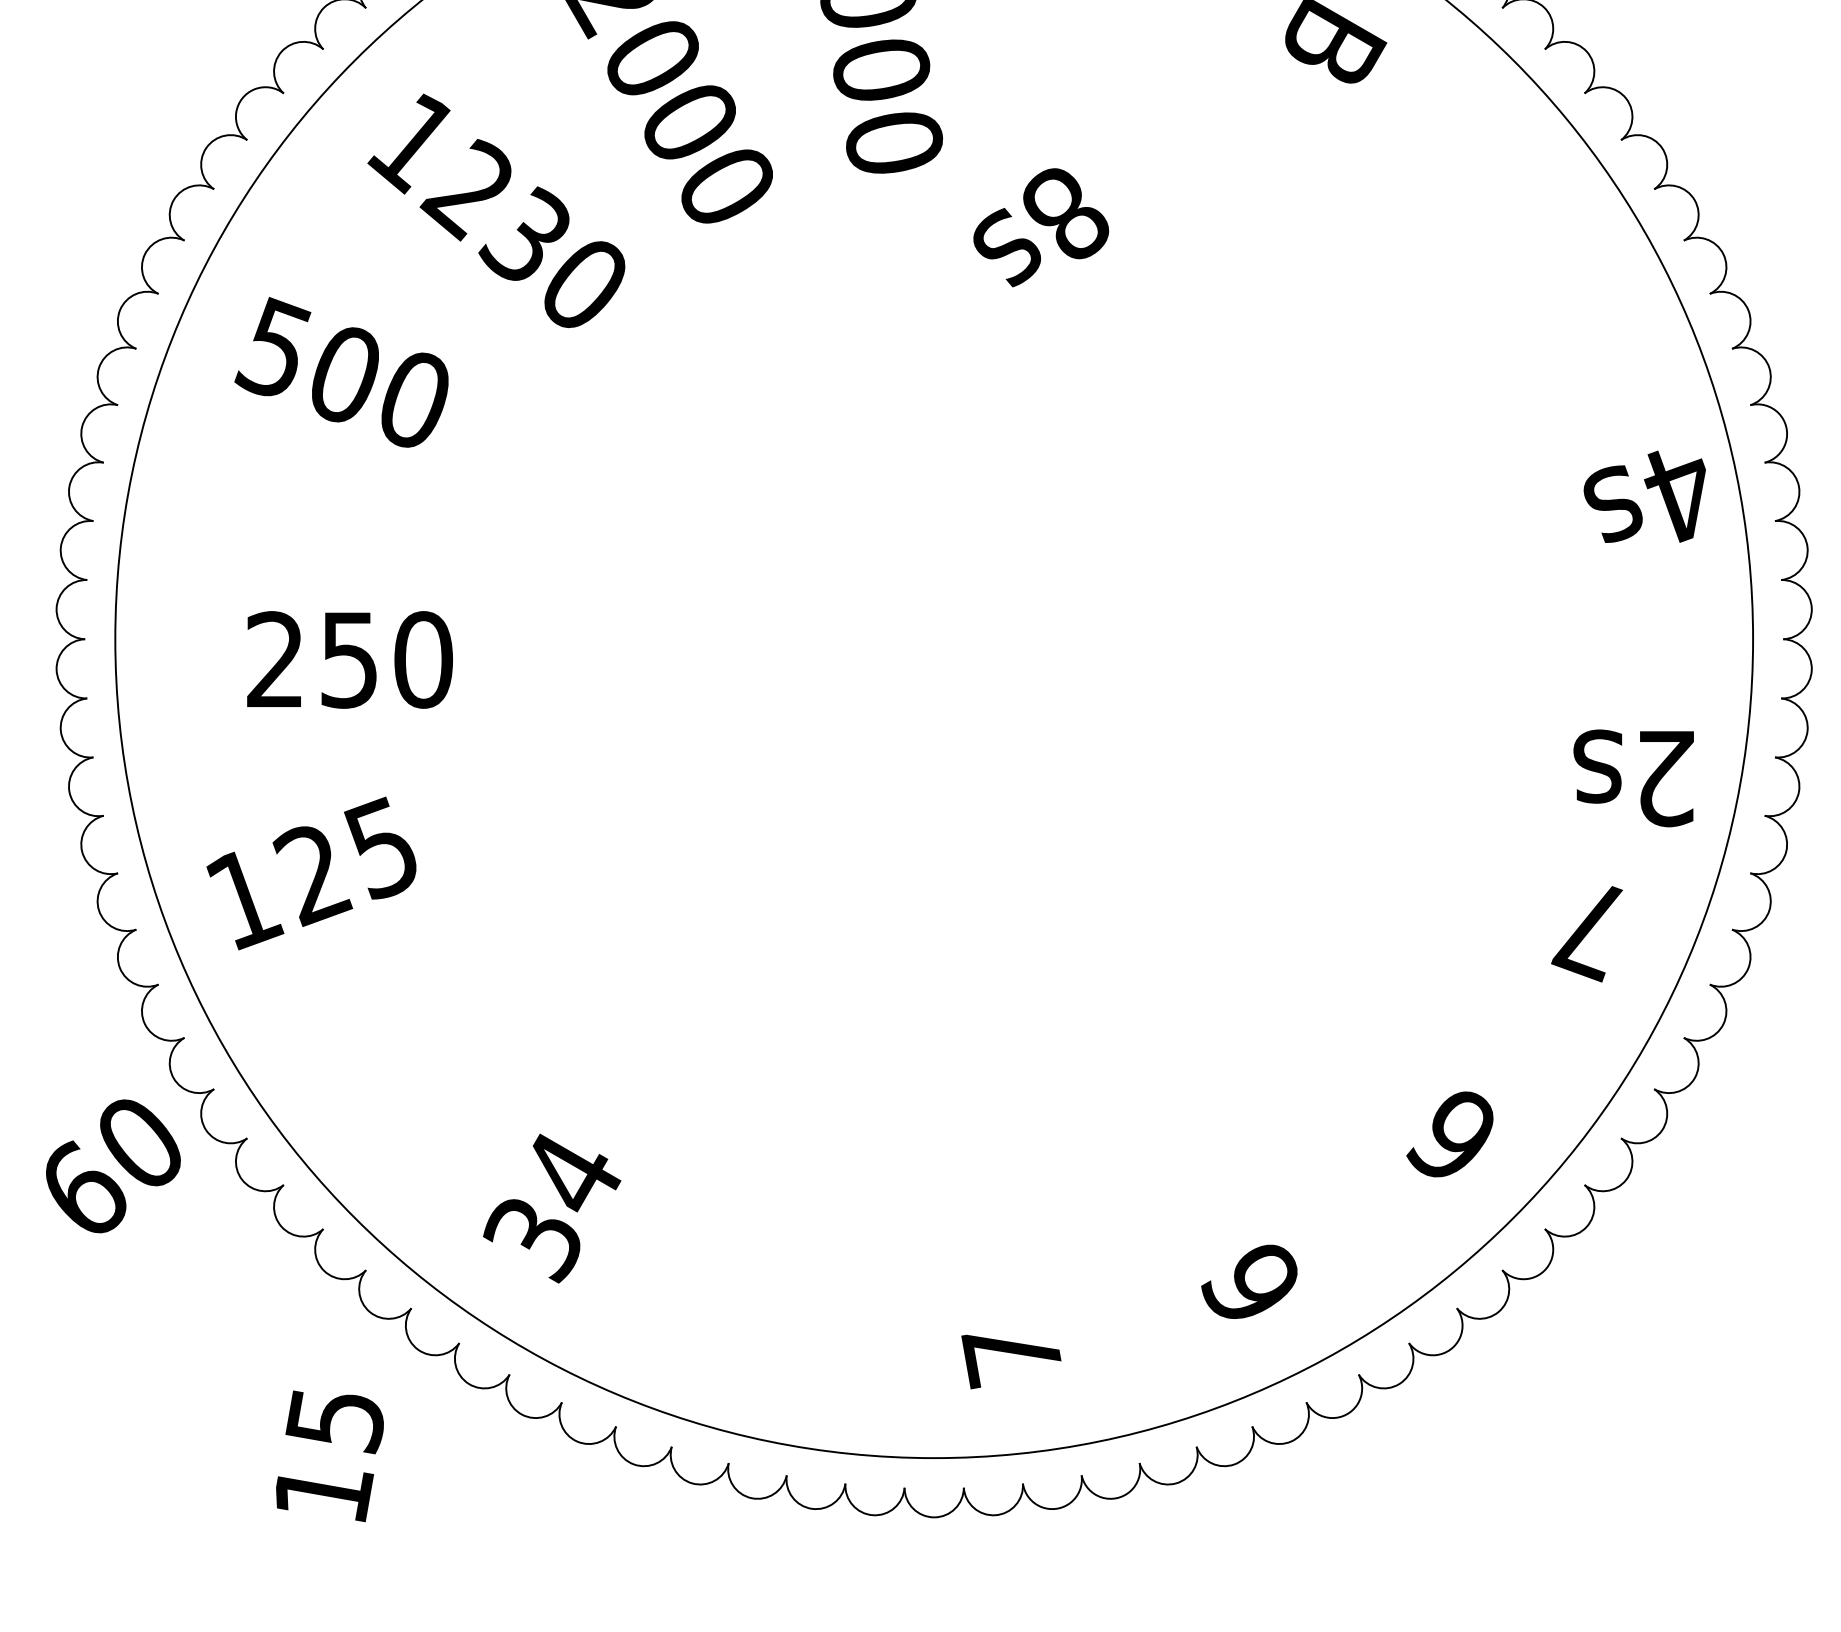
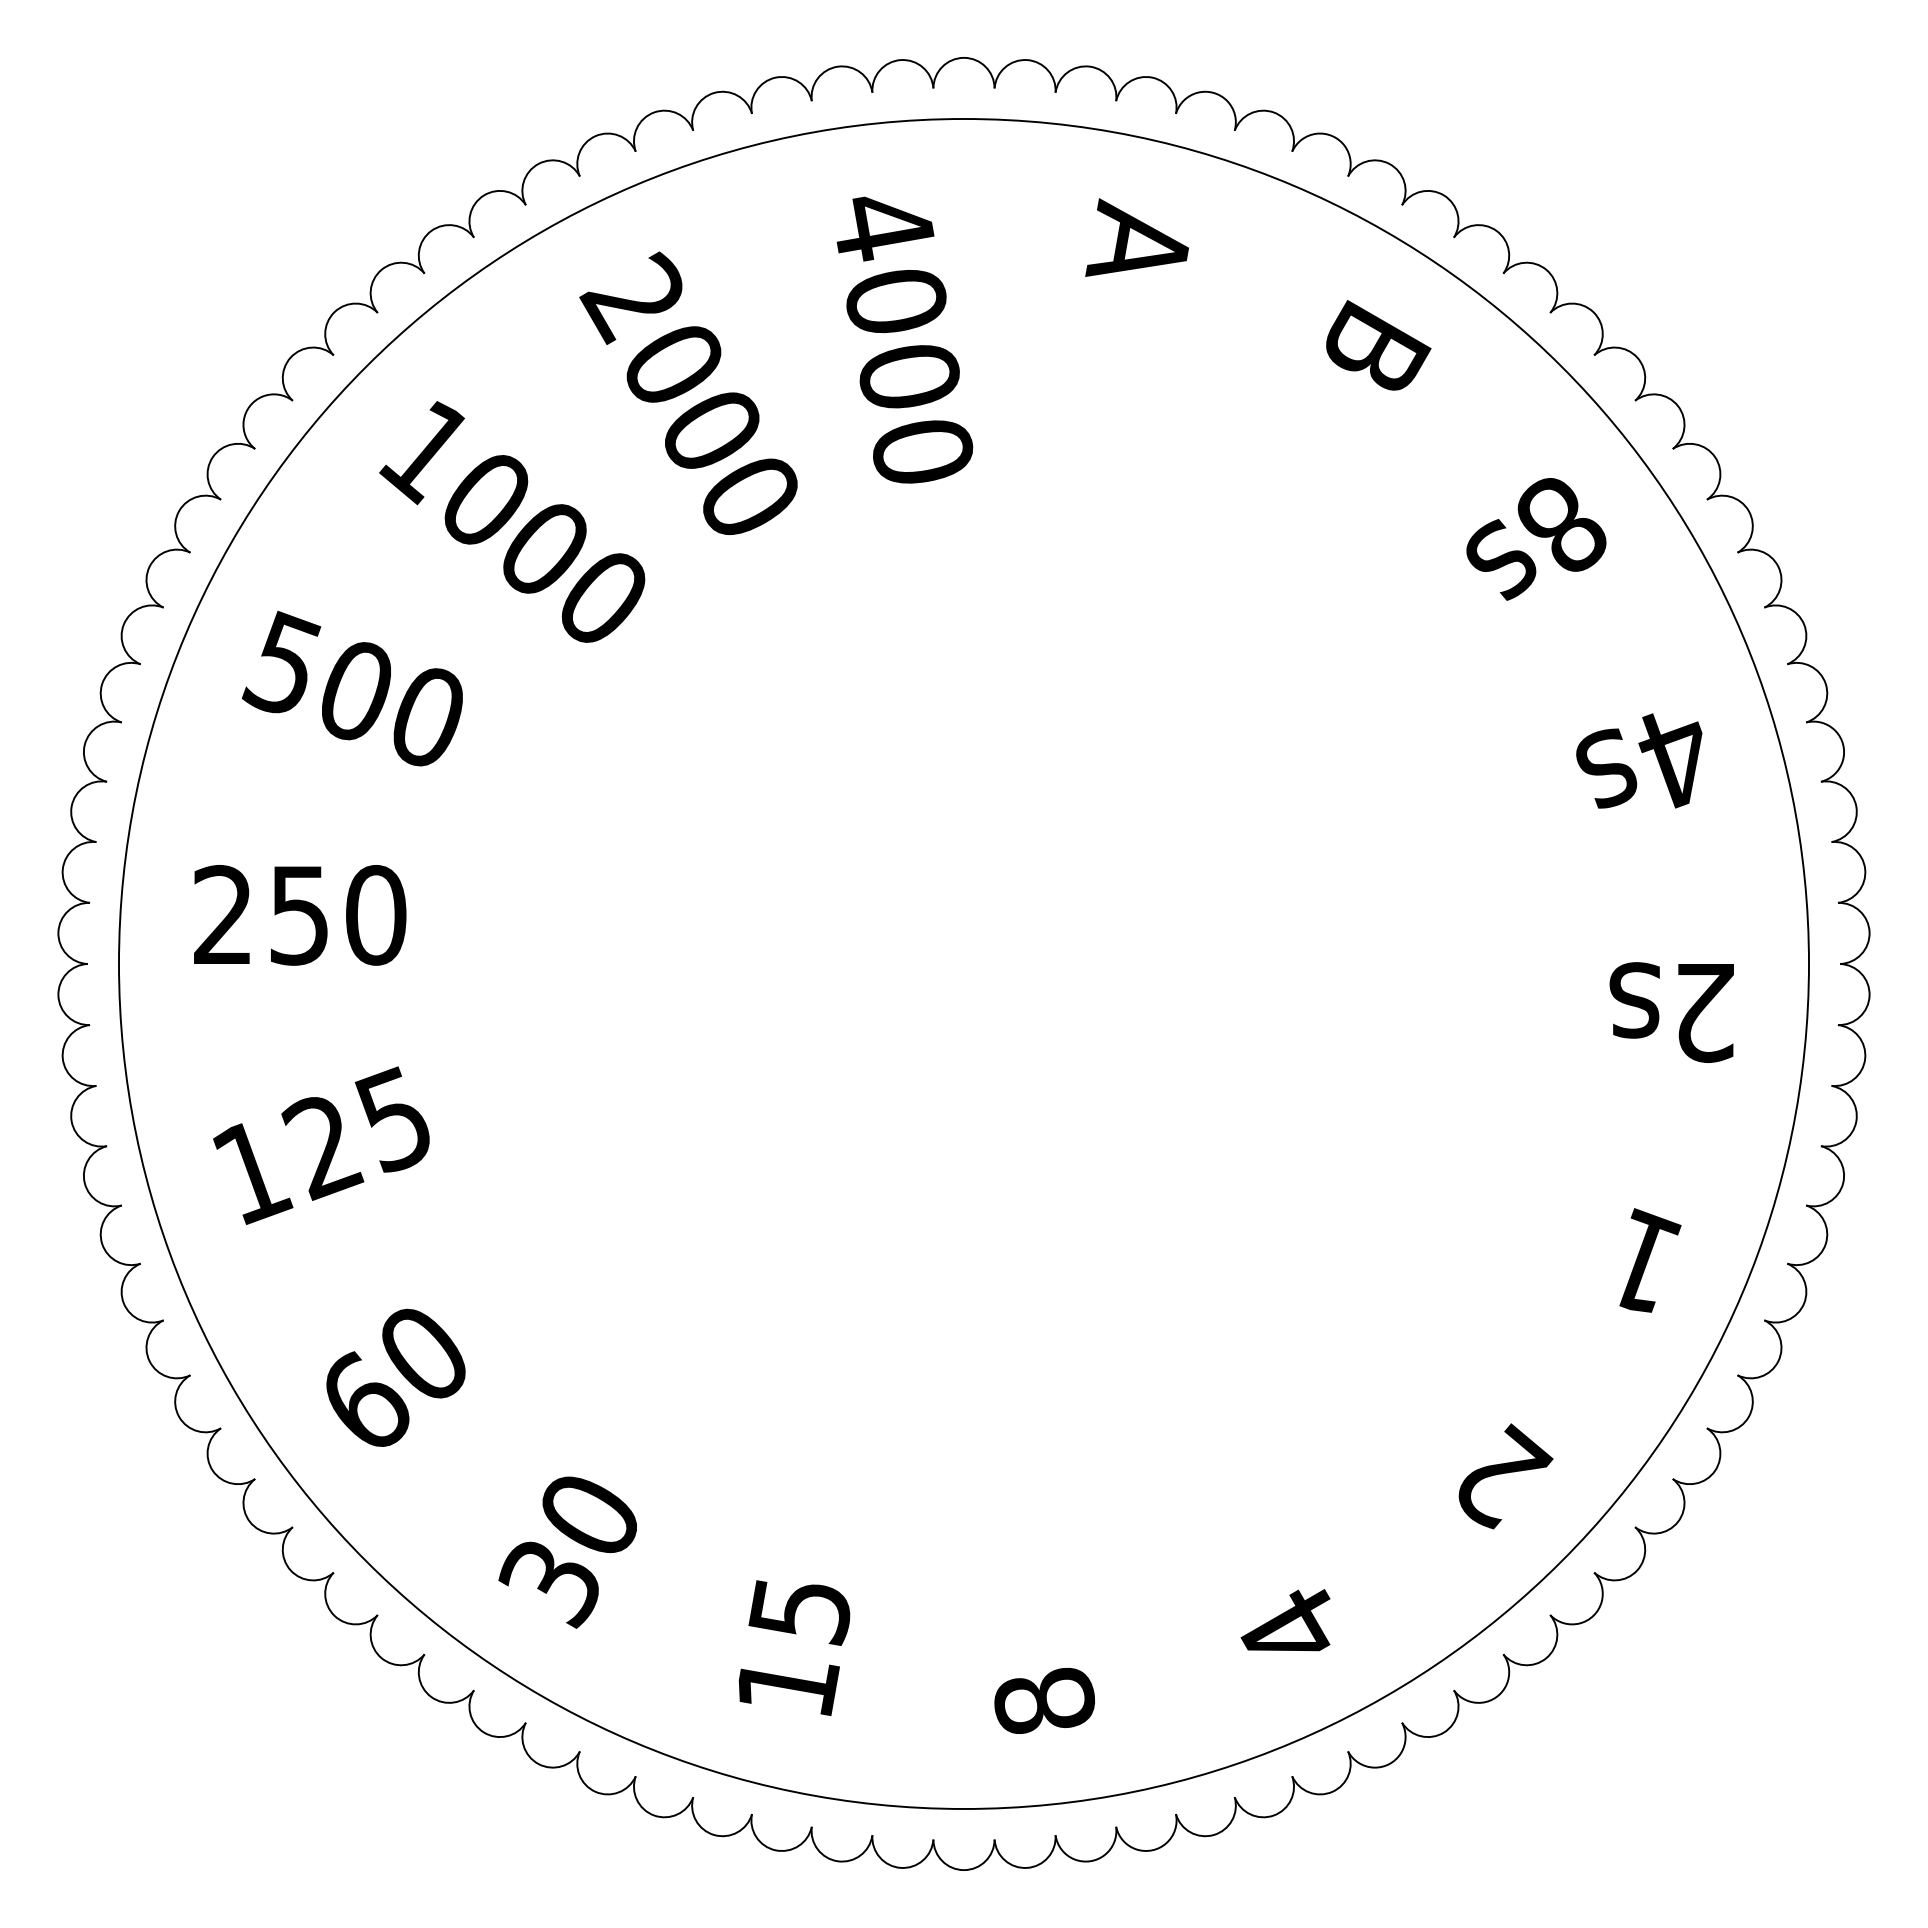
text: (494, 209) -> (510, 520), 1230 -> 1000
text: (1041, 227) -> (1536, 539), moved
text: (1645, 496) -> (1639, 760), moved
text: (350, 660) -> (300, 915), moved
text: (1633, 778) -> (1671, 1012), moved
text: (311, 873) -> (321, 1145), moved
text: (1589, 929) -> (1640, 1263), 7 -> 1
text: (1456, 1135) -> (1502, 1476), 6 -> 2
text: (112, 1165) -> (395, 1377), moved
text: (573, 1172) -> (591, 1514), 34 -> 30
text: (1248, 1281) -> (1288, 1626), 6 -> 4
text: (1011, 1354) -> (1043, 1702), 7 -> 8
text: (329, 1455) -> (794, 1647), moved

